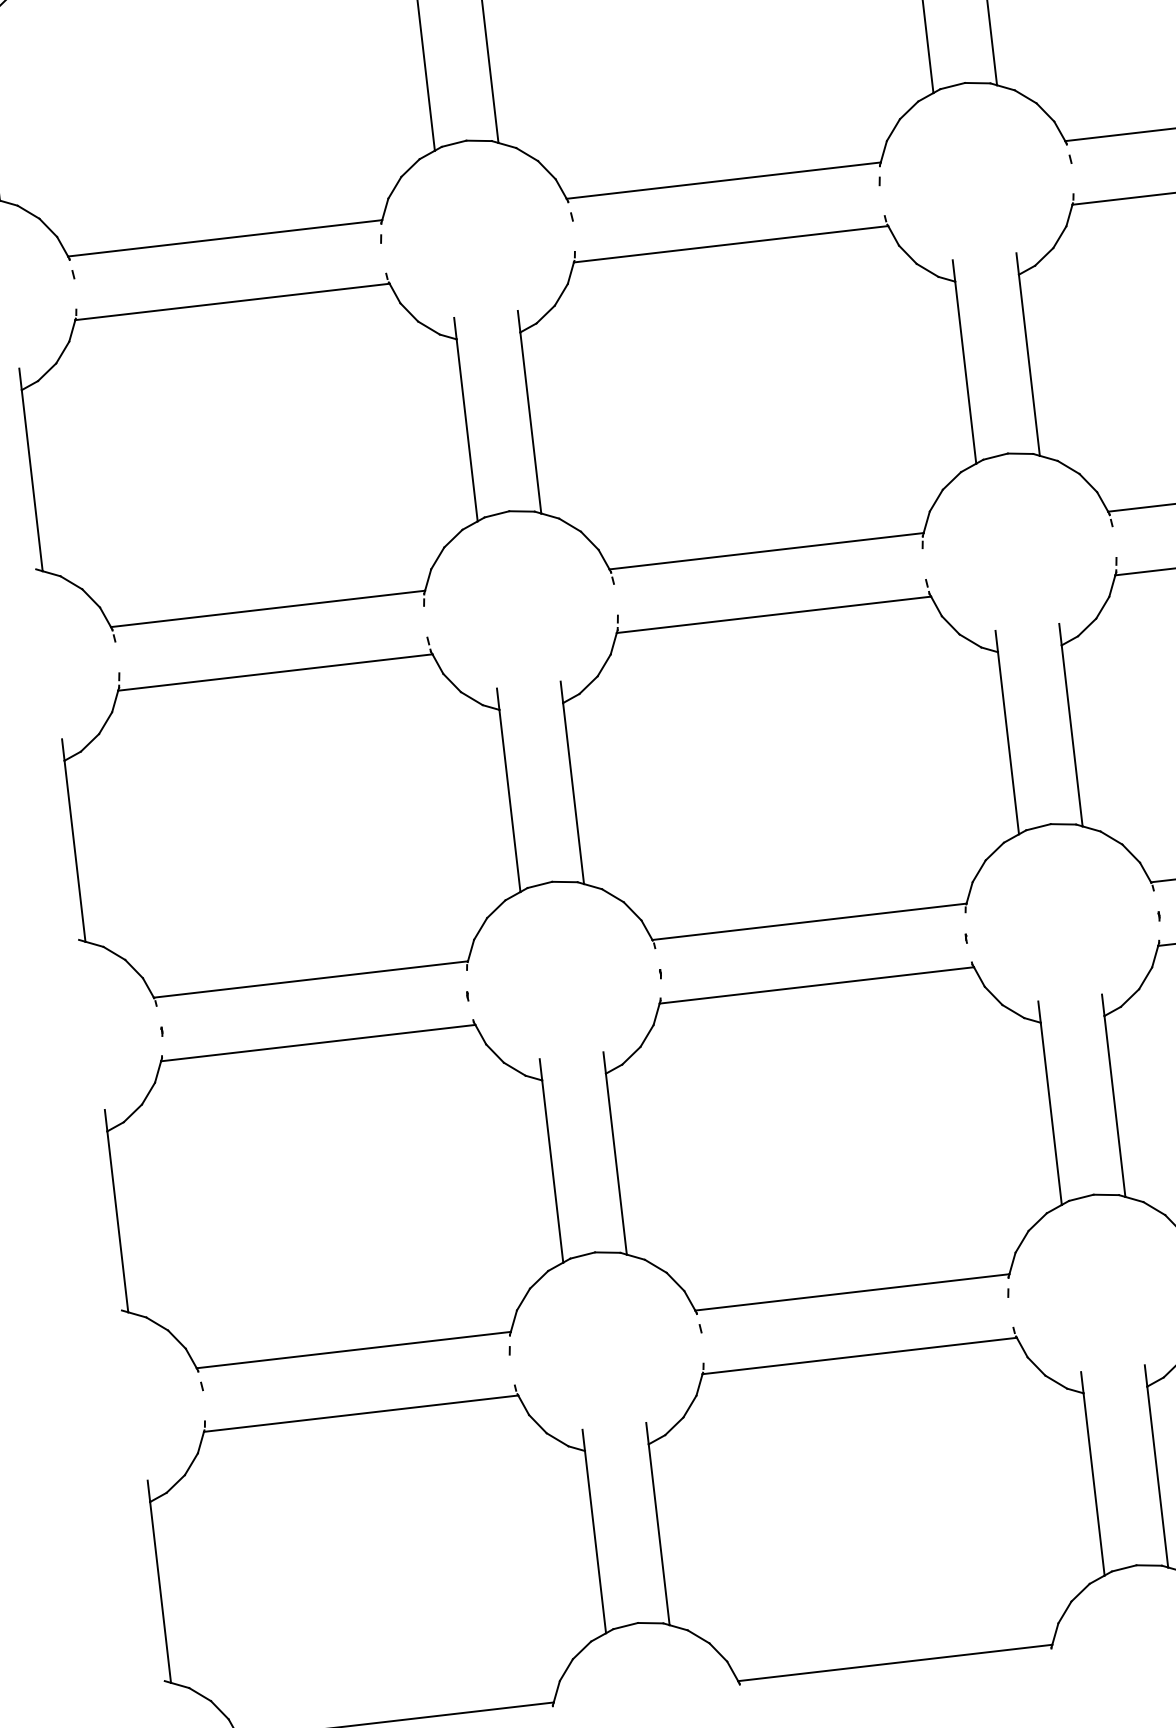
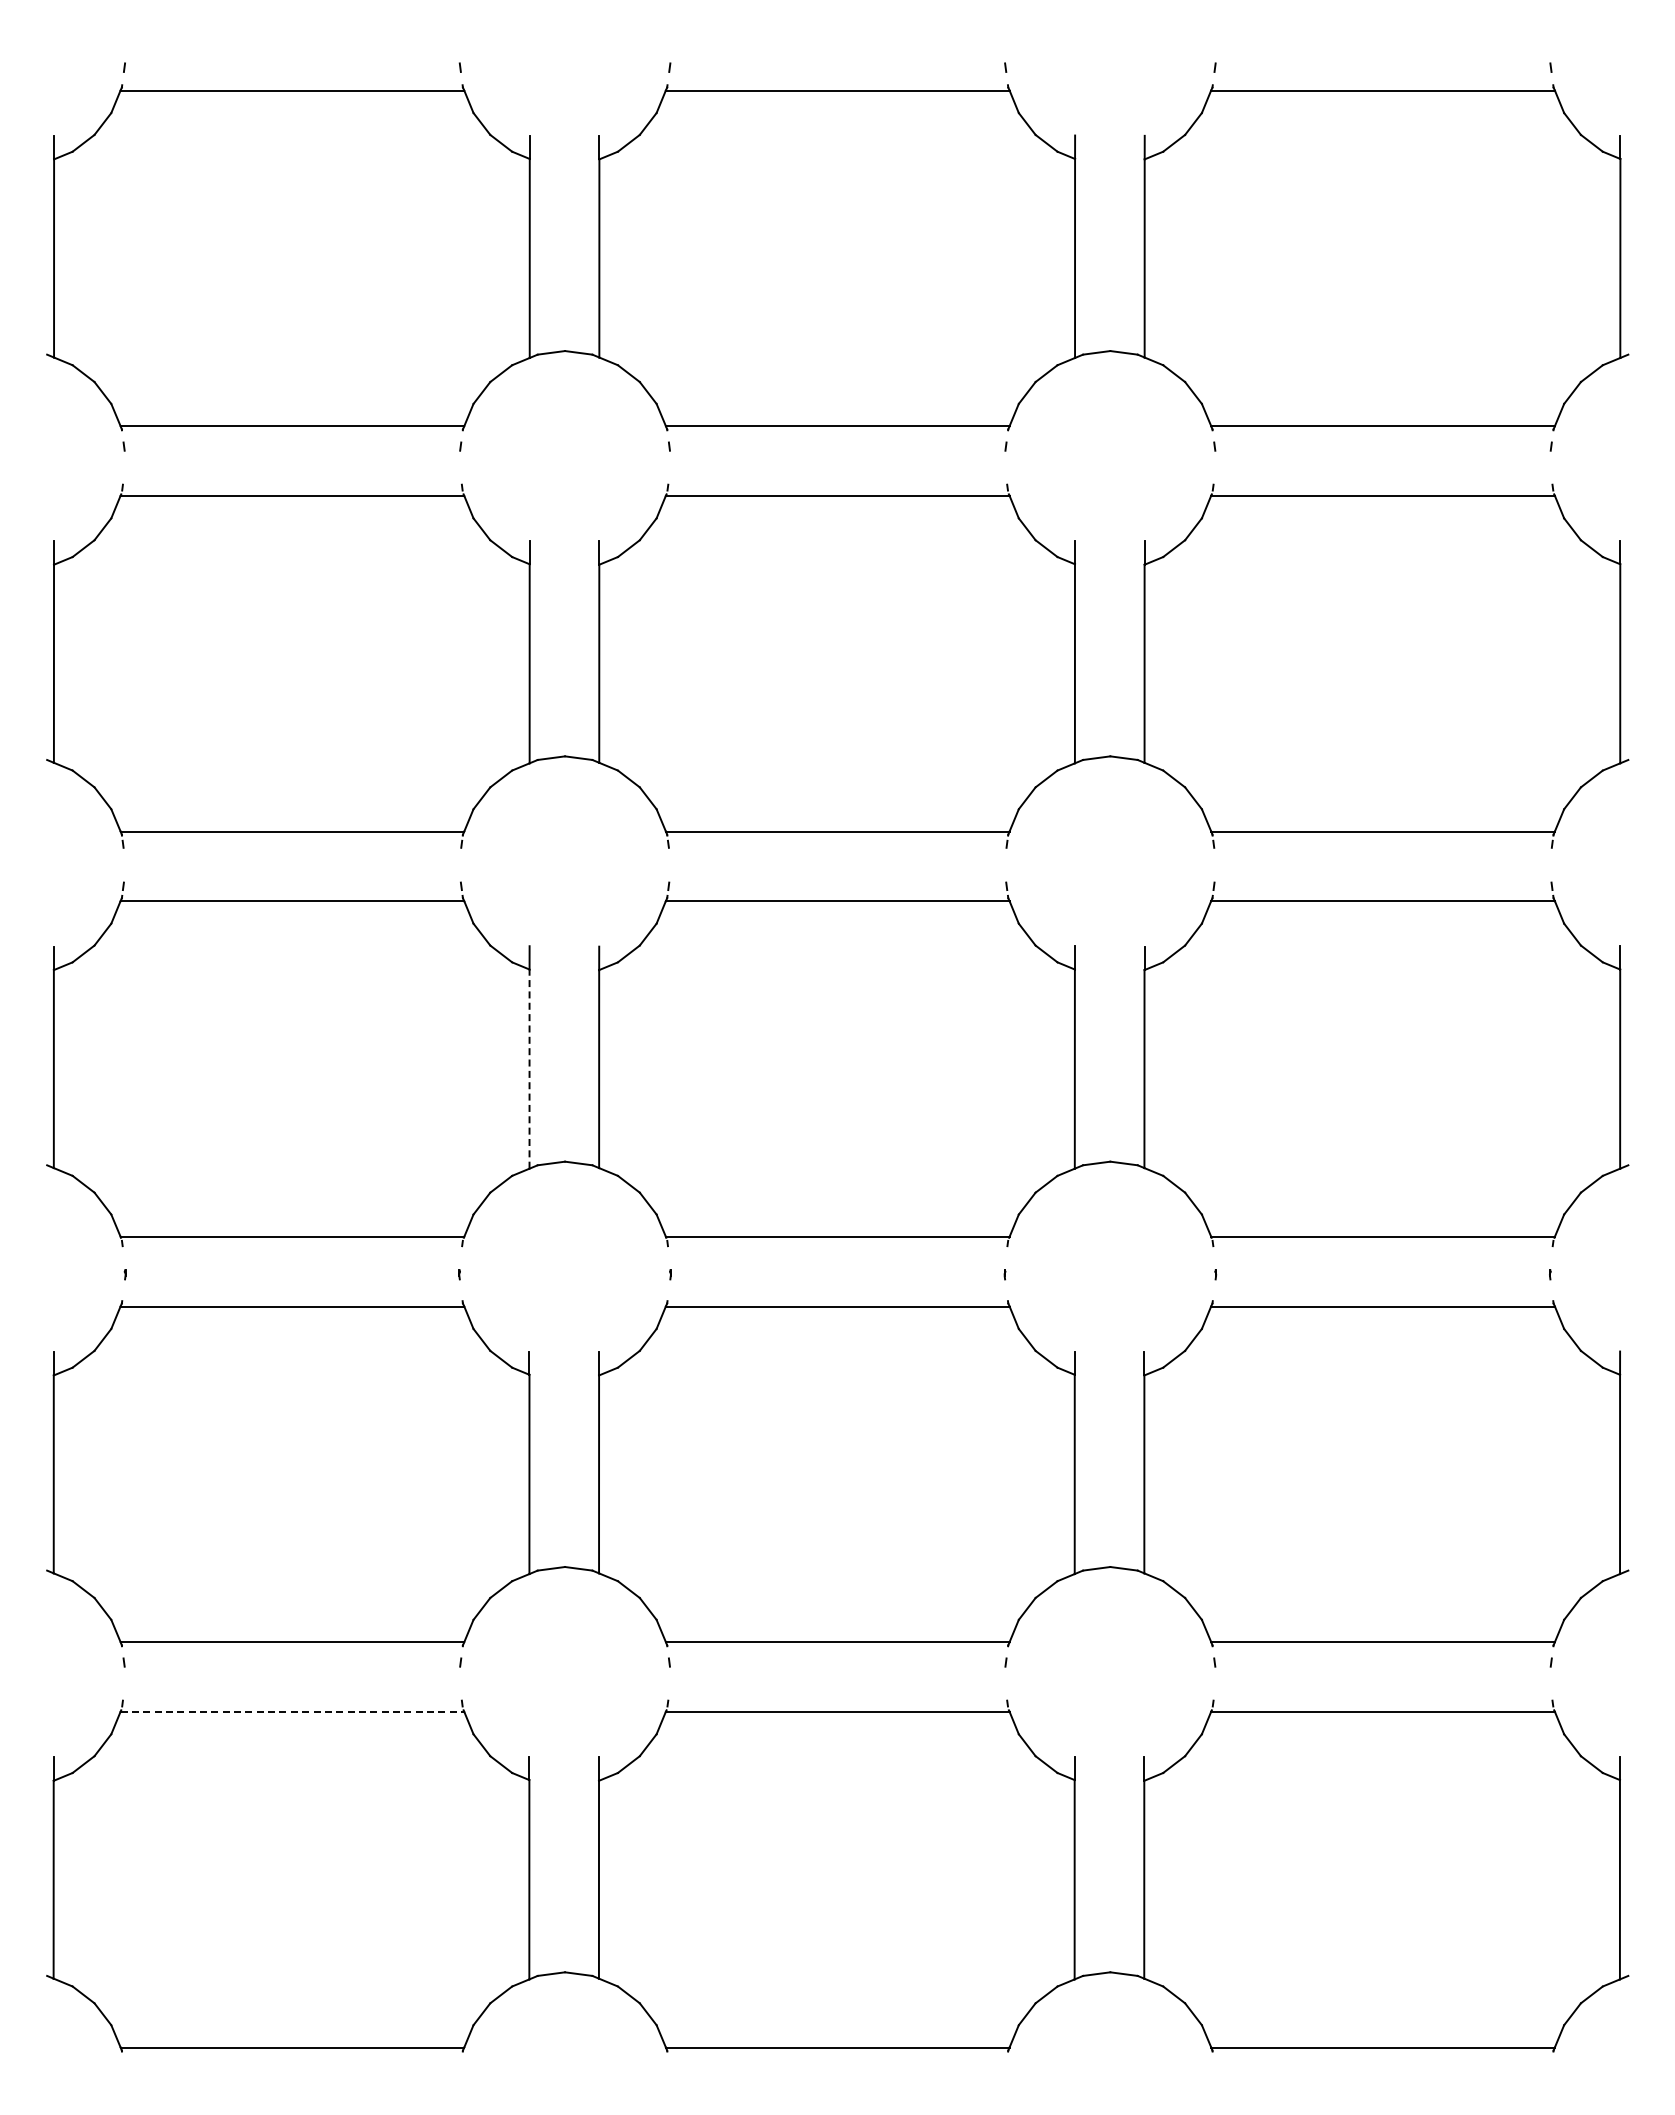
line: (509, 801) -> (529, 1069), solid -> dashed
line: (361, 1413) -> (292, 1711), solid -> dashed

